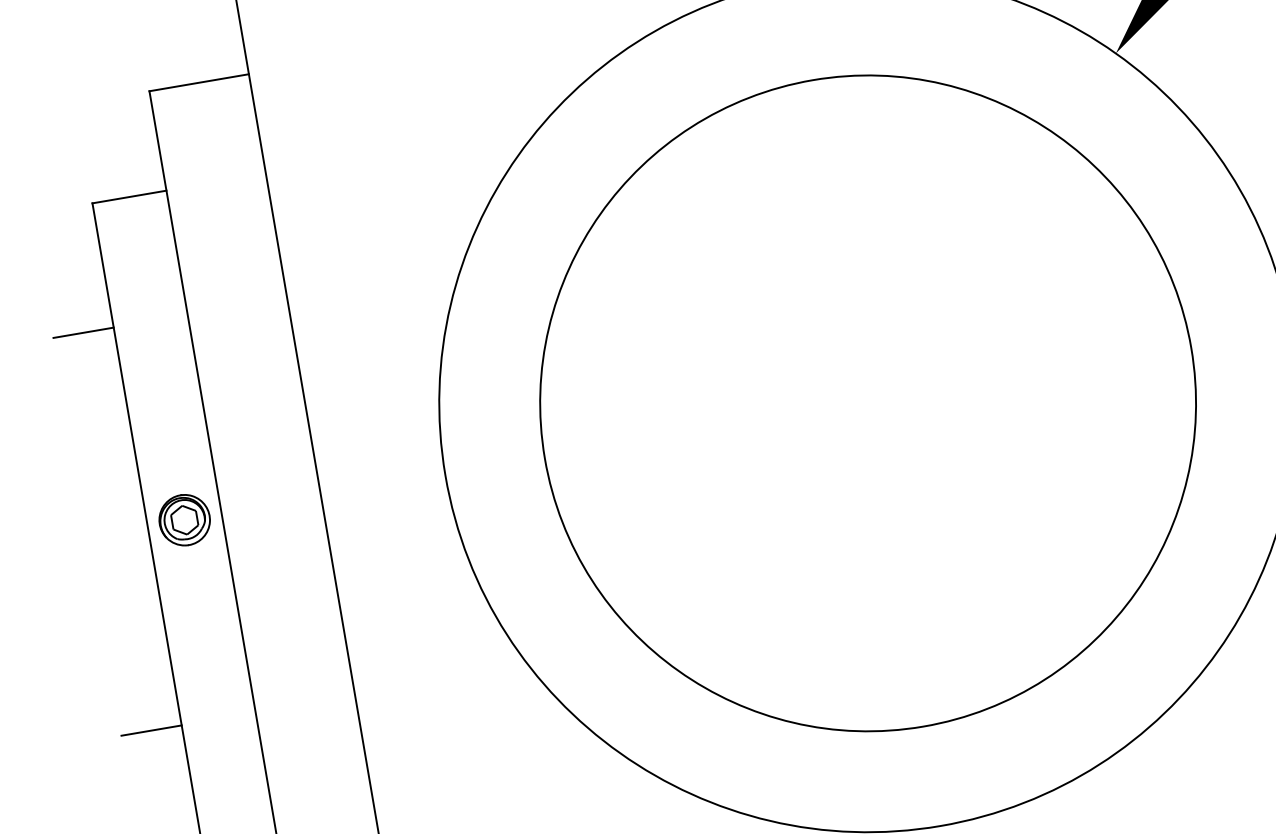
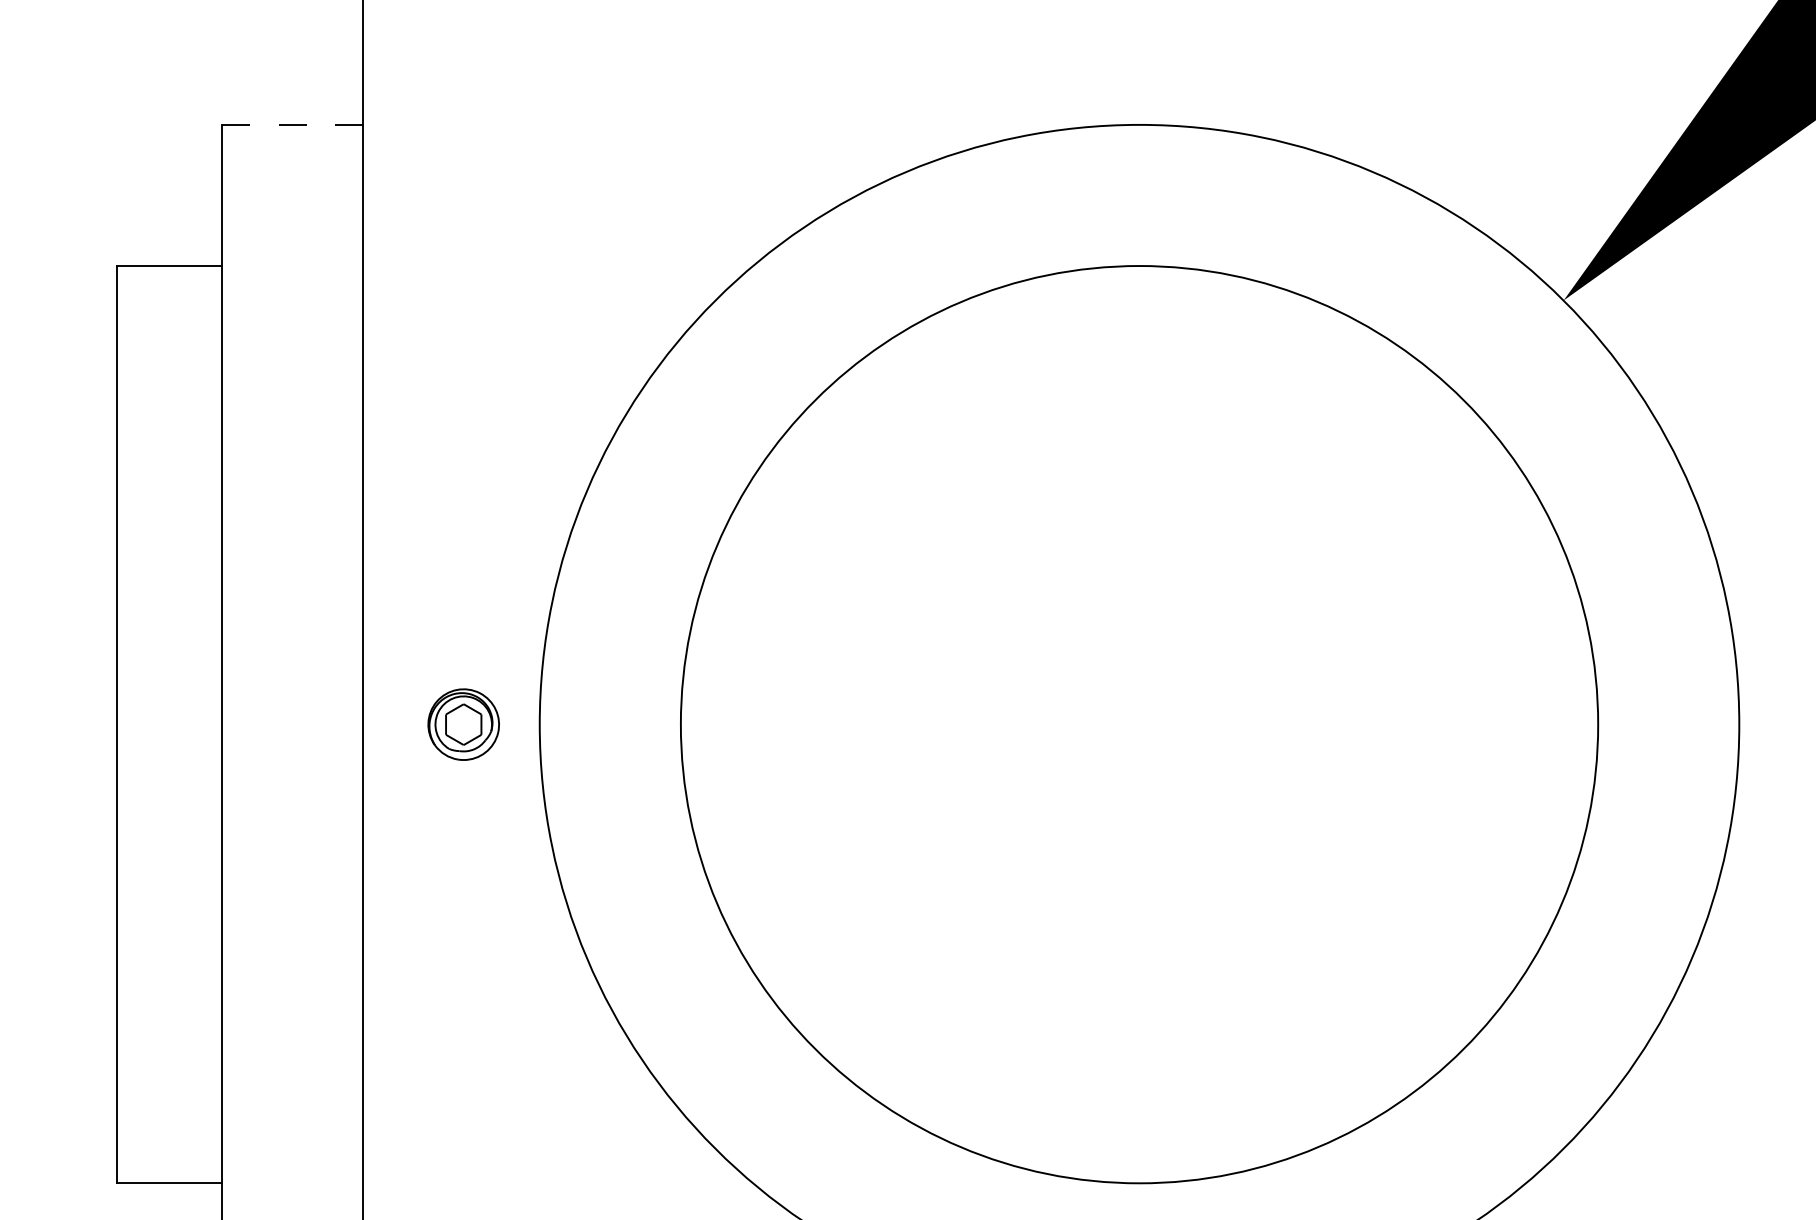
line: (198, 82) -> (292, 124), solid -> dashed
line: (83, 332) -> (74, 442), removed
part: (184, 520) -> (463, 724), moved
line: (151, 730) -> (74, 1006), removed

